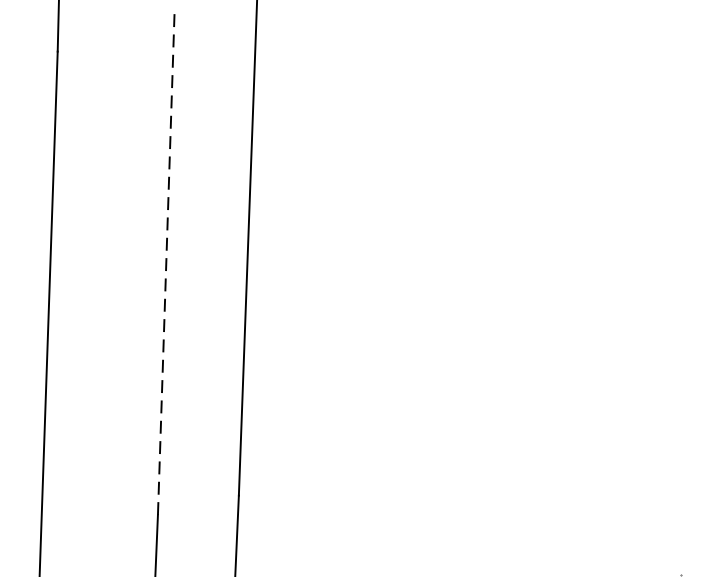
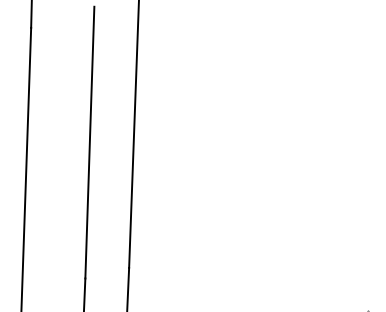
line: (165, 263) -> (89, 142), dashed -> solid

